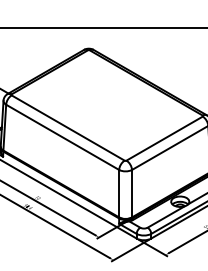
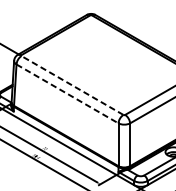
line: (67, 127) -> (71, 85), solid -> dashed
line: (63, 137) -> (68, 94), solid -> dashed

